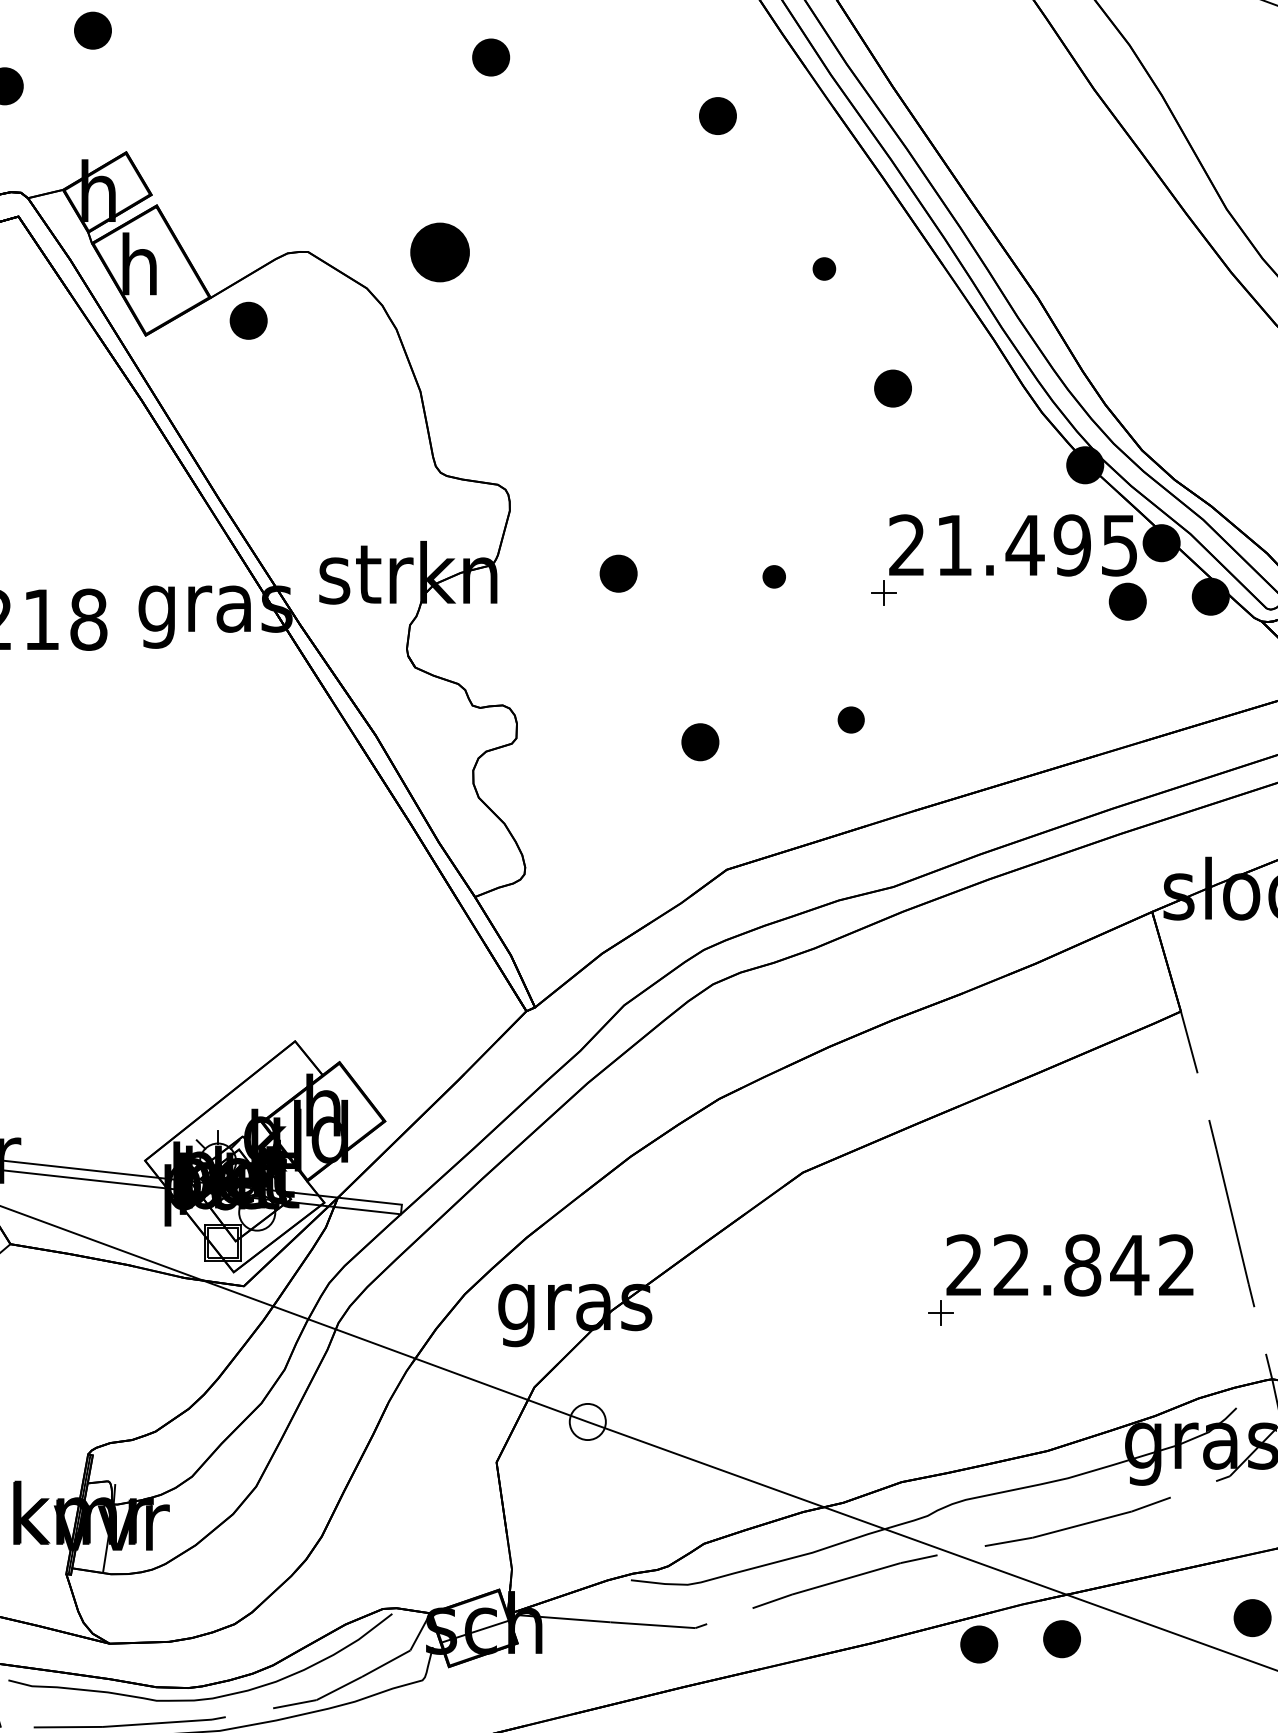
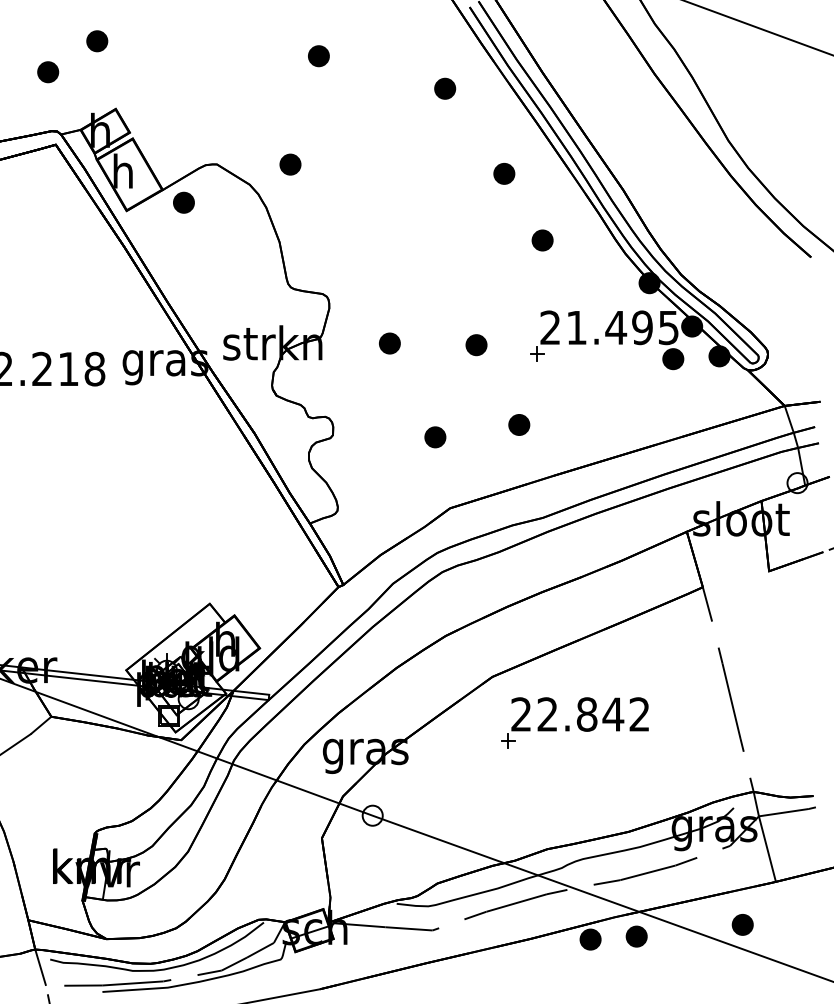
part: (440, 252) -> (290, 164), size x0.62
part: (824, 268) -> (504, 173), size x1.67
part: (774, 577) -> (476, 345), size x1.67
part: (851, 719) -> (519, 424), size x1.43
part: (1059, 1279) -> (574, 722), moved

